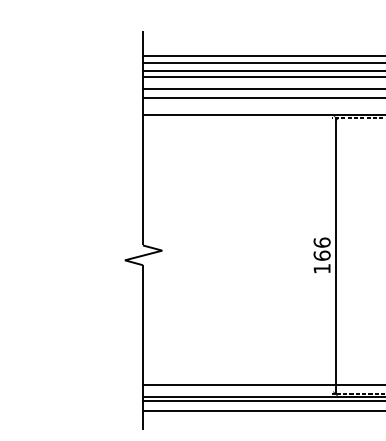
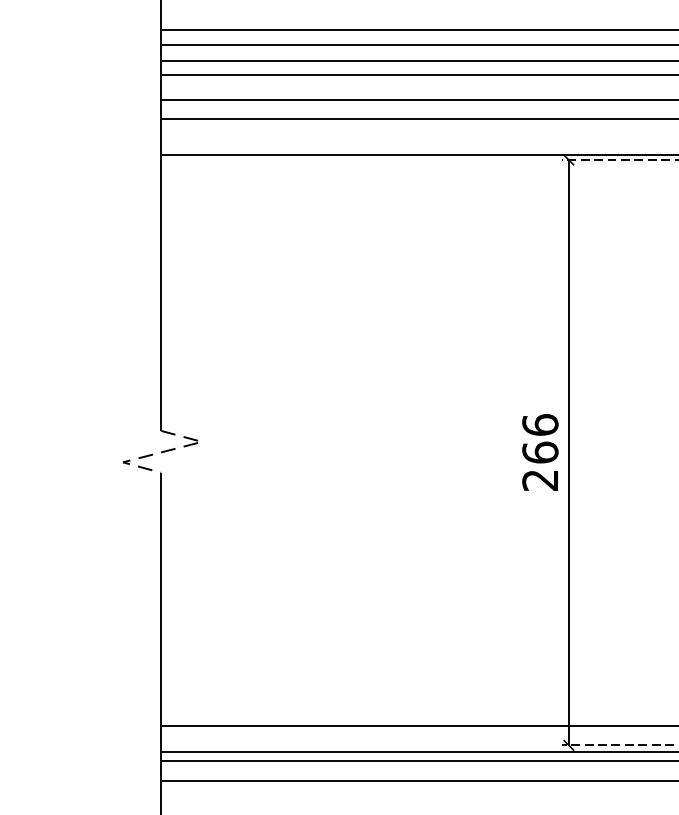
line: (144, 255) -> (164, 452), solid -> dashed
text: (321, 268) -> (539, 479), 166 -> 266

